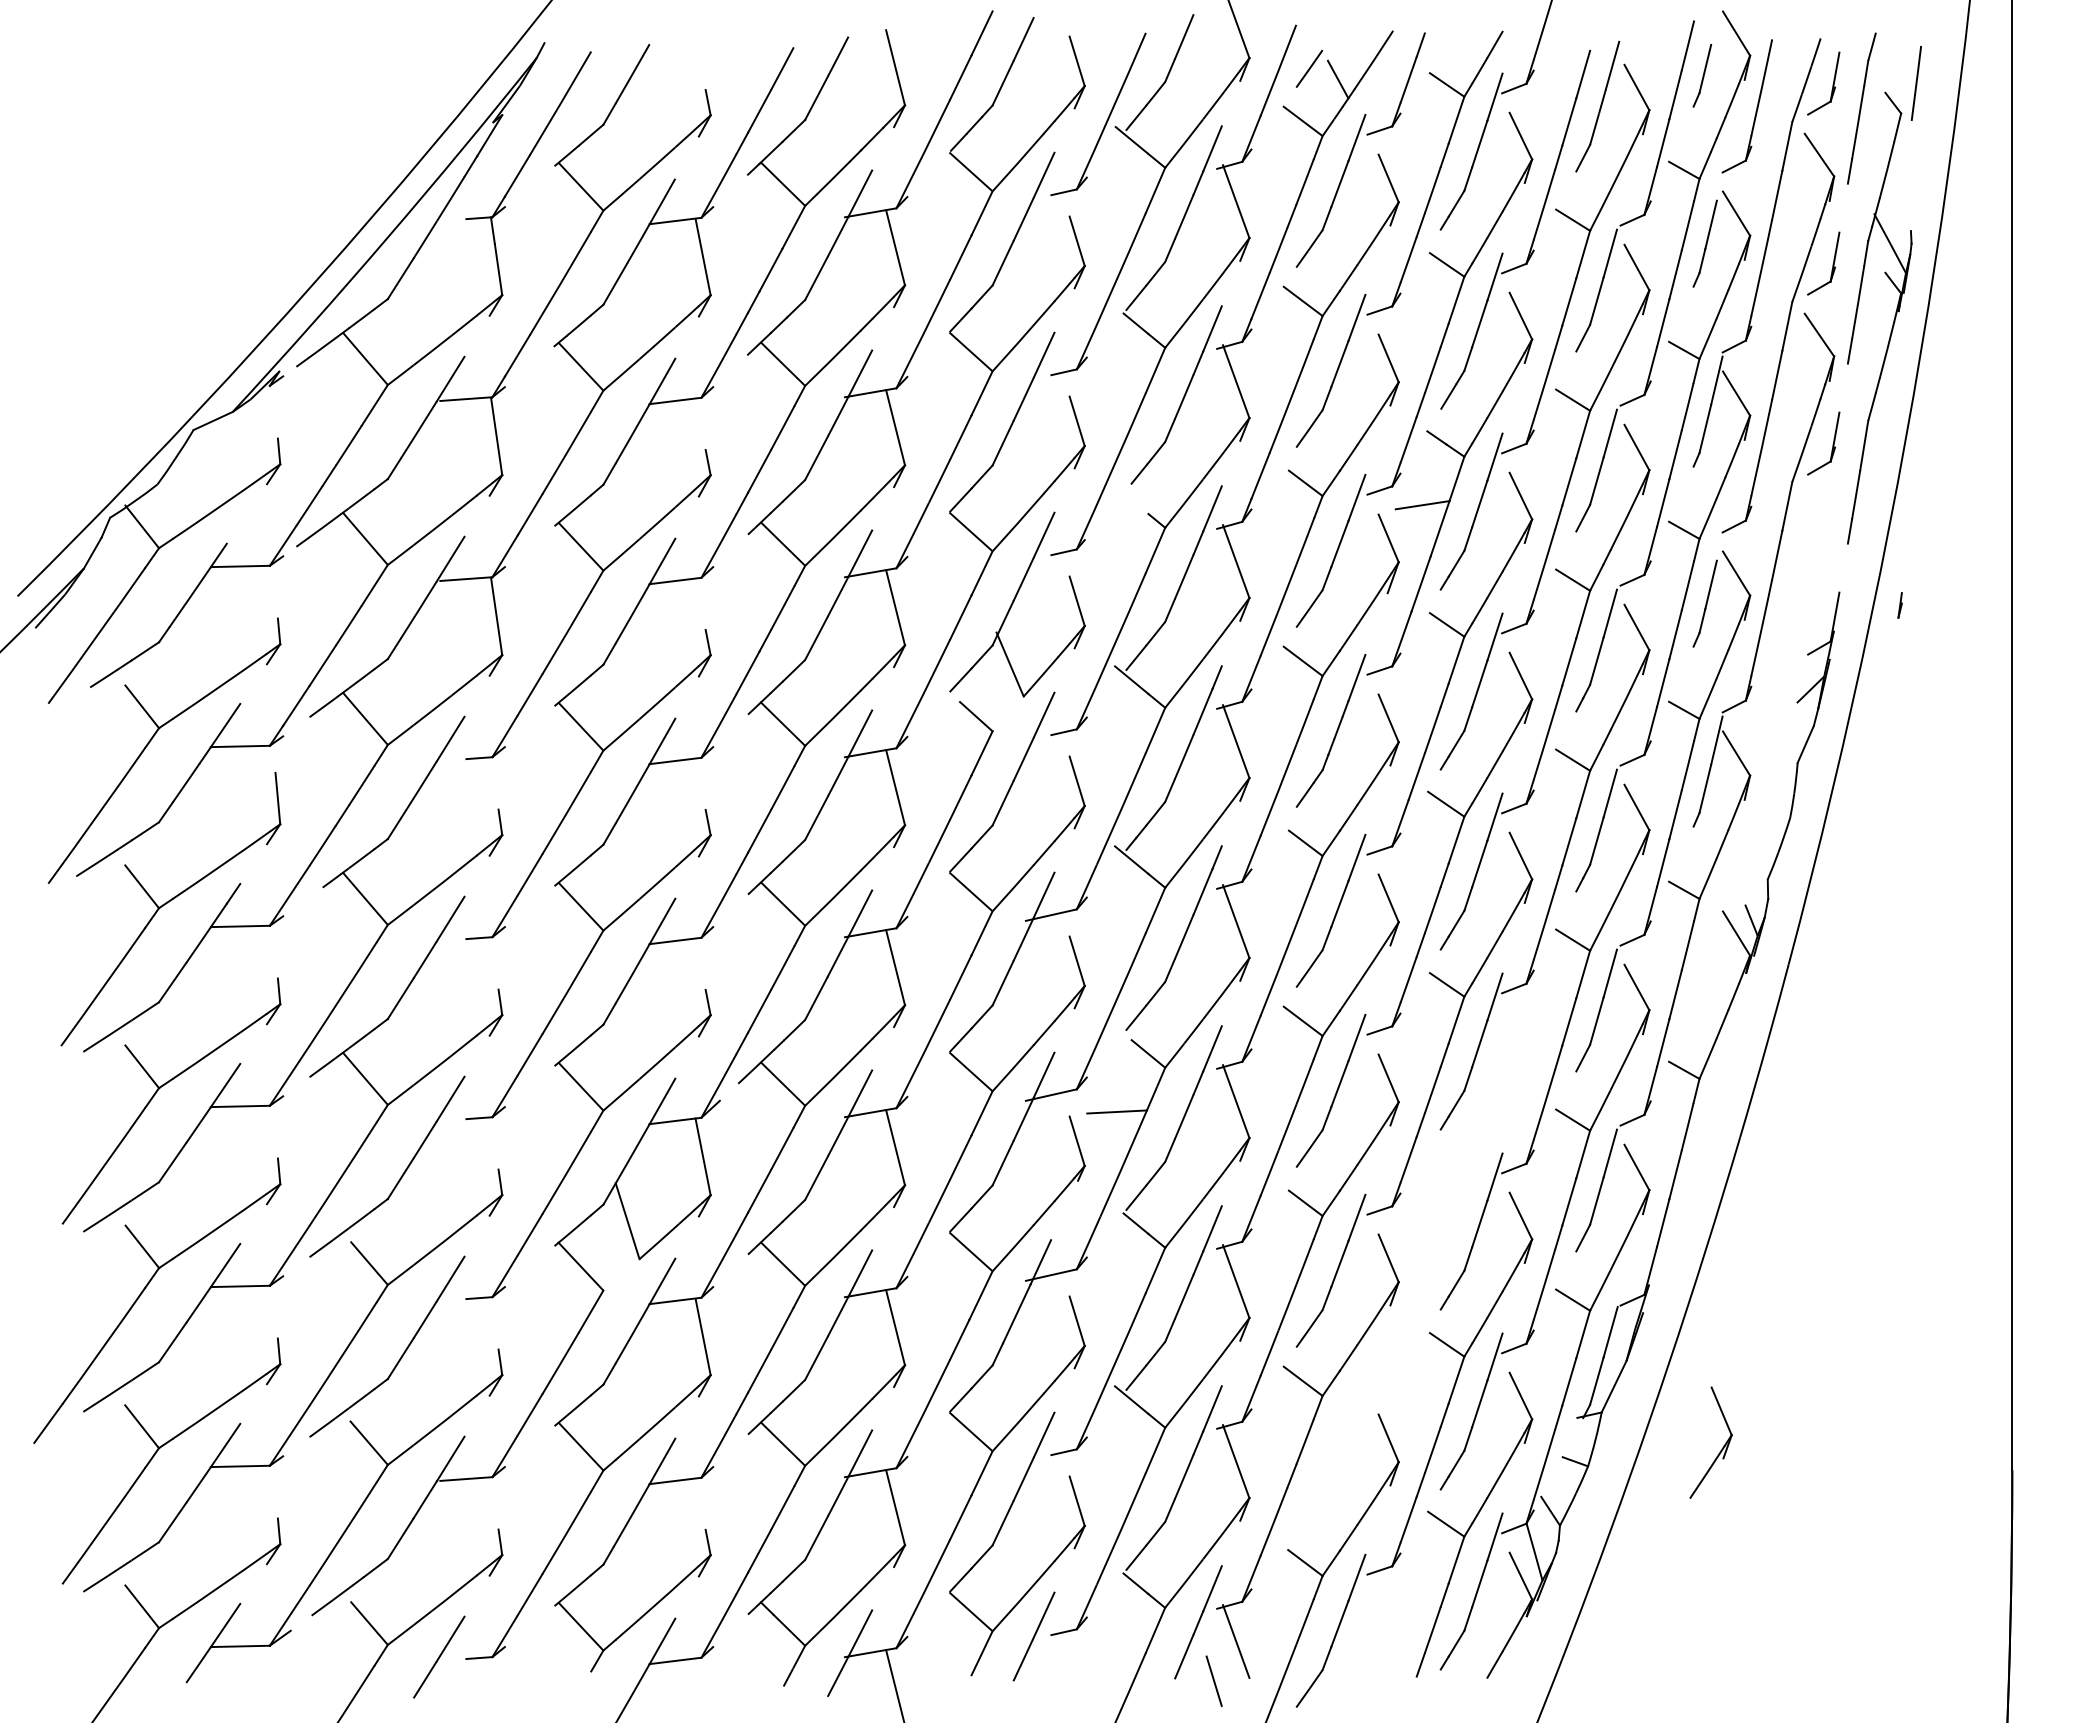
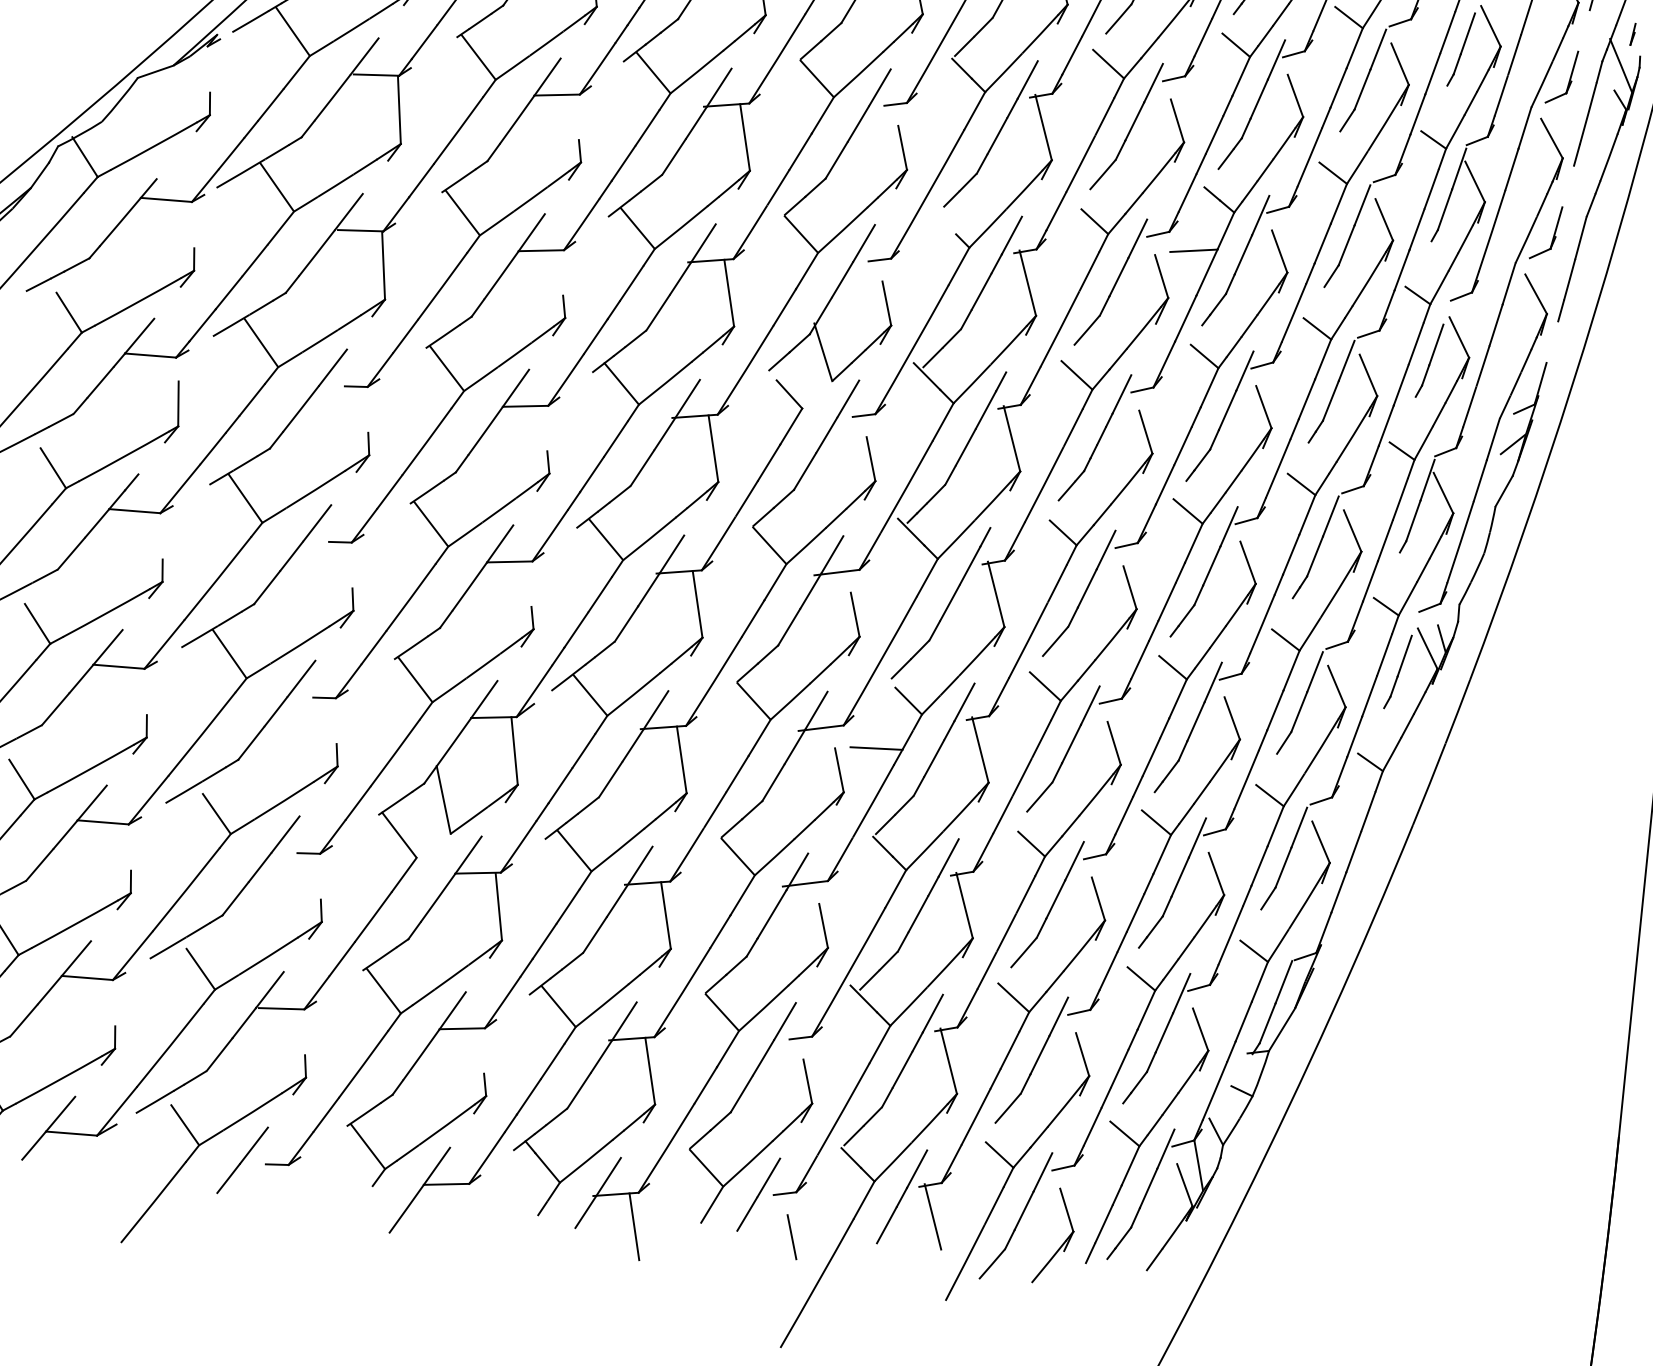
line: (1899, 605) -> (1632, 34), moved
part: (1784, 694) -> (1490, 446), added
part: (1704, 963) -> (1397, 671), added
part: (1430, 1273) -> (1133, 915), added
part: (1720, 1450) -> (1062, 1243), moved
line: (1213, 1680) -> (791, 1236), moved

